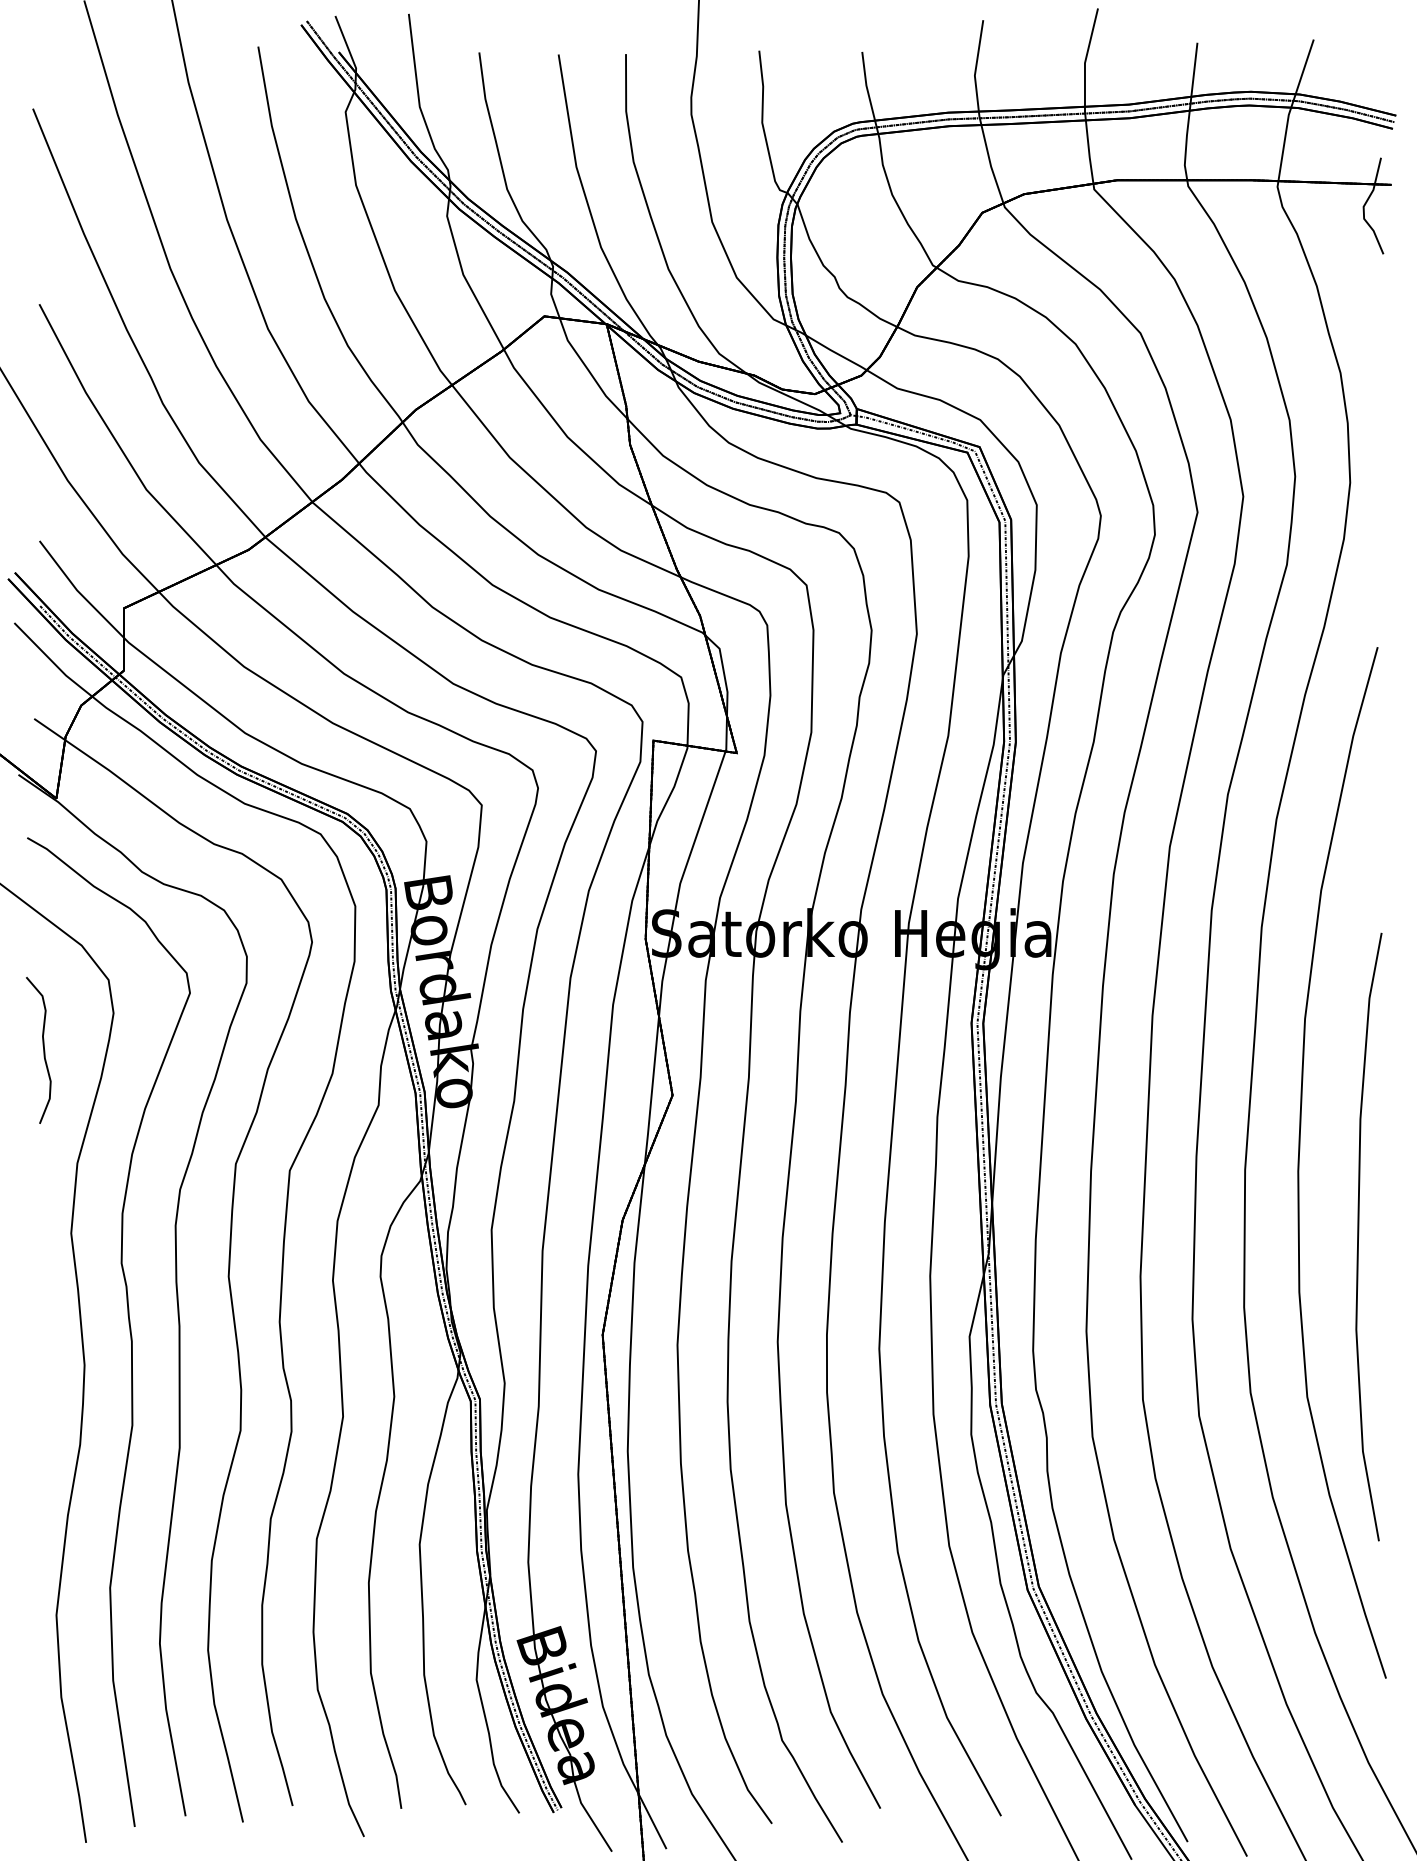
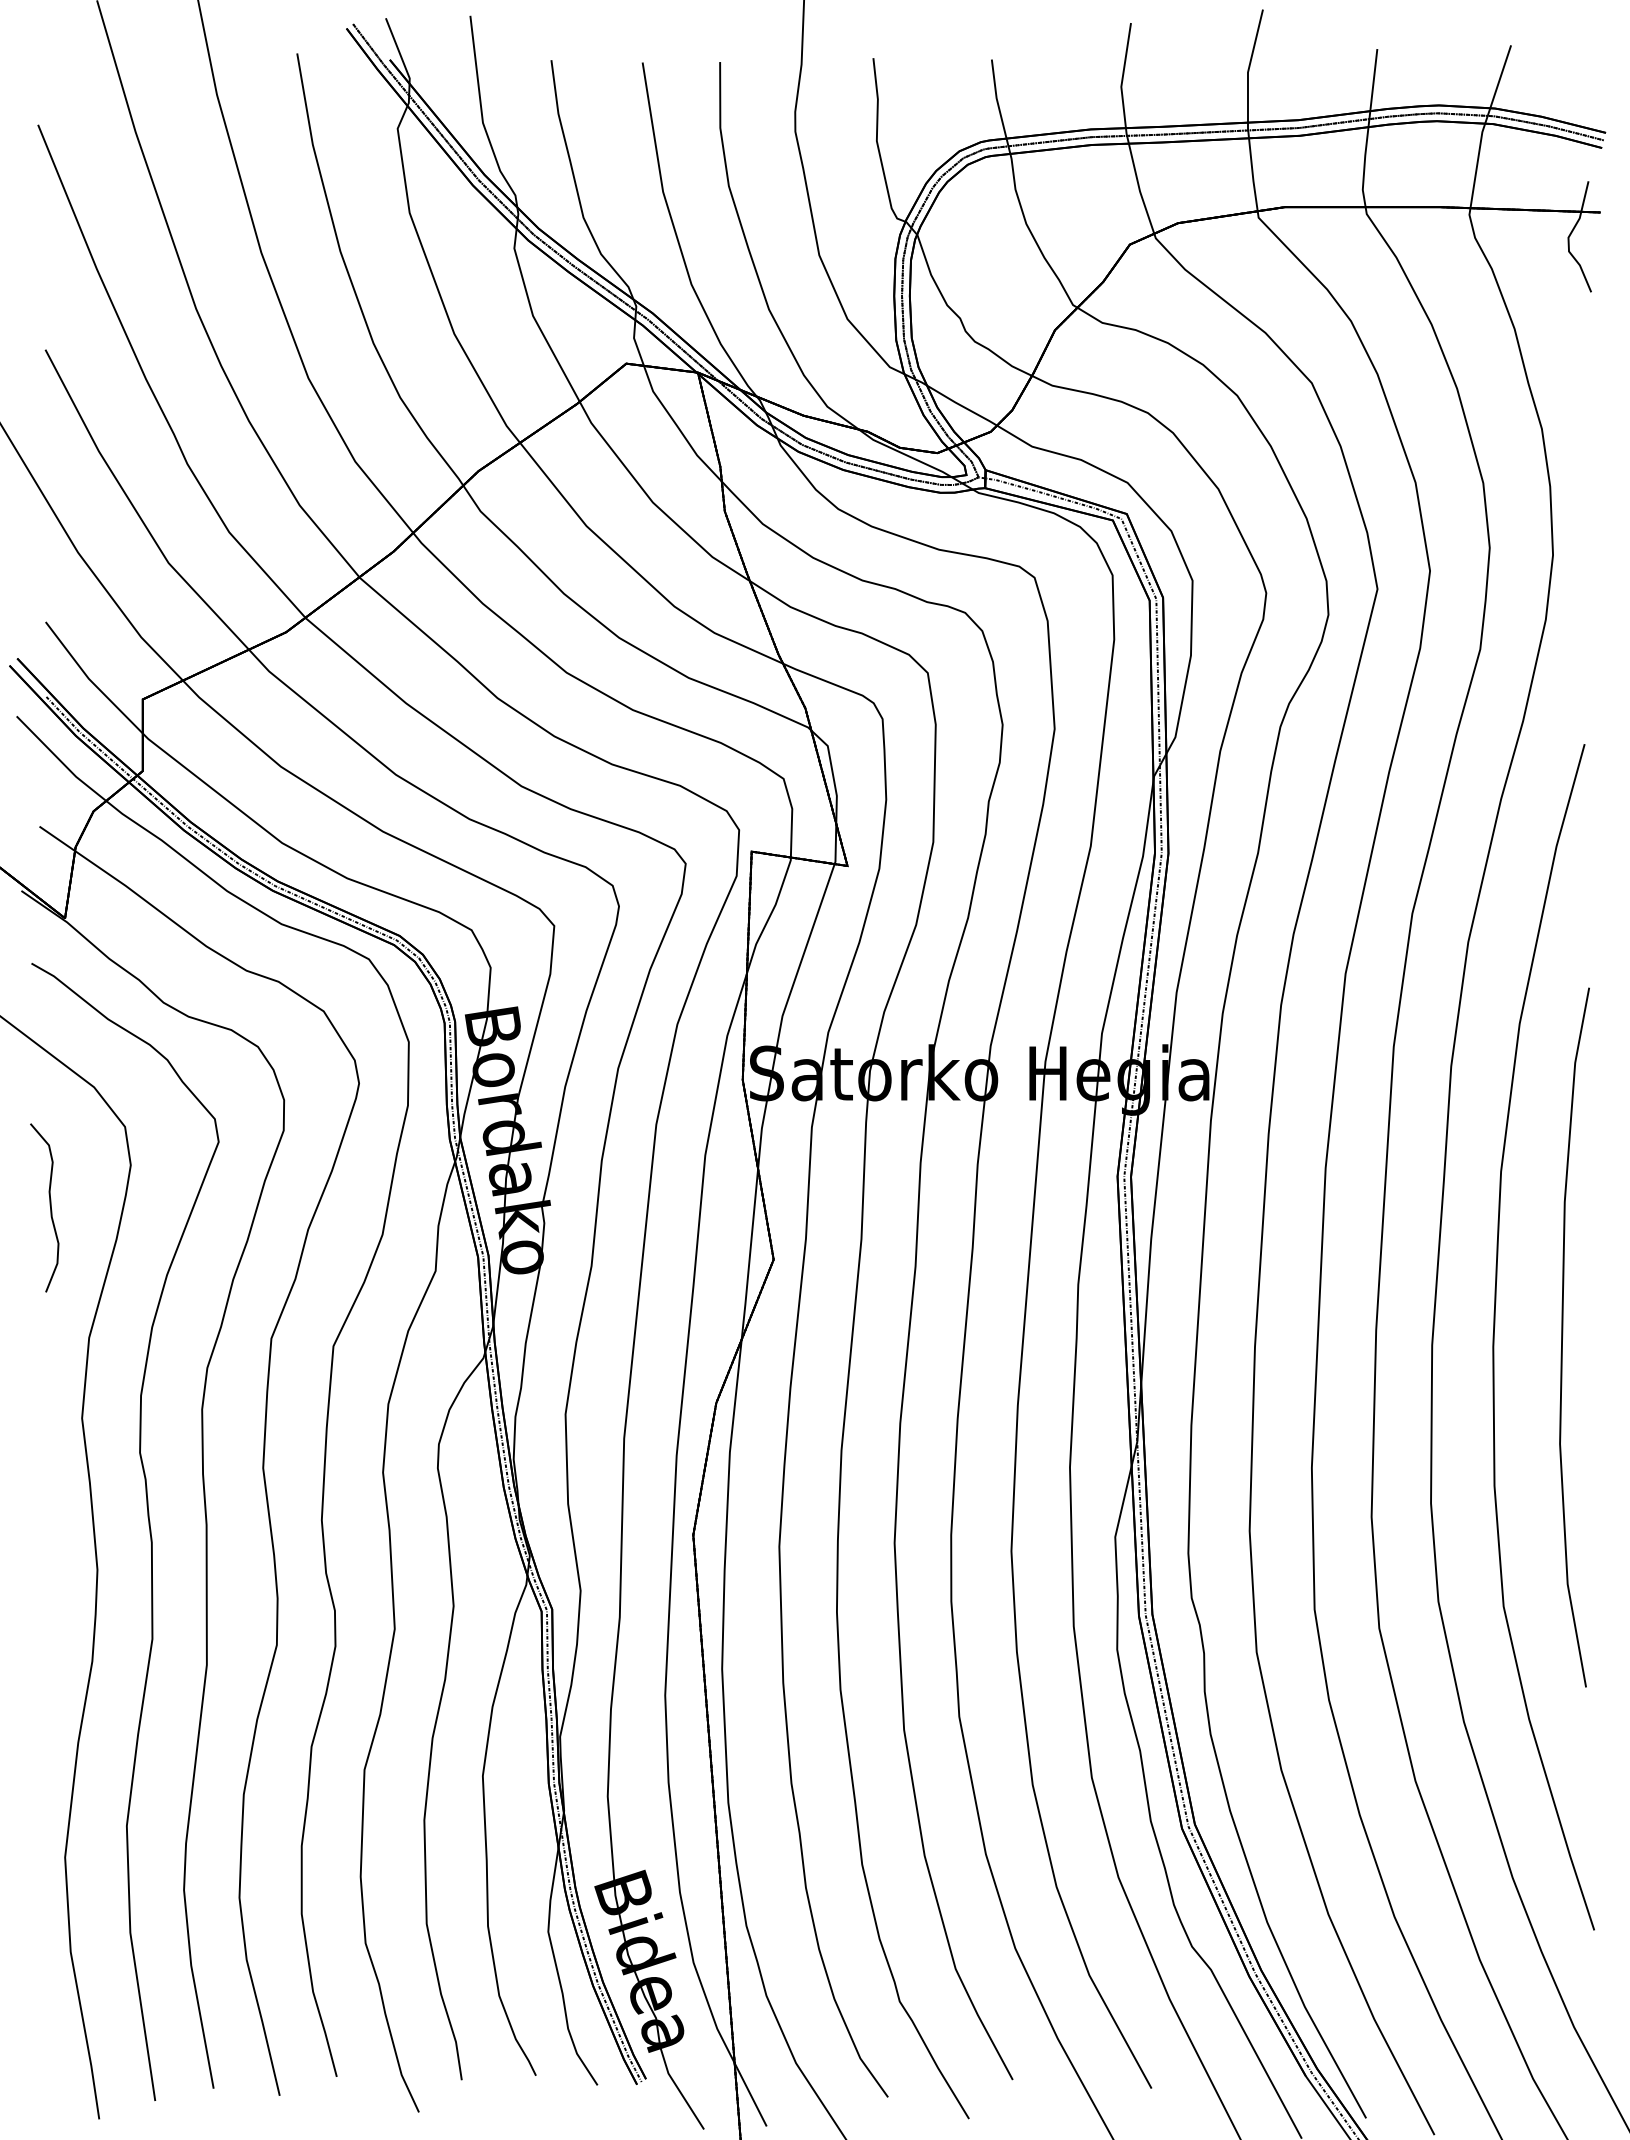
curve: (1359, 1236) -> (1563, 1336), moved

